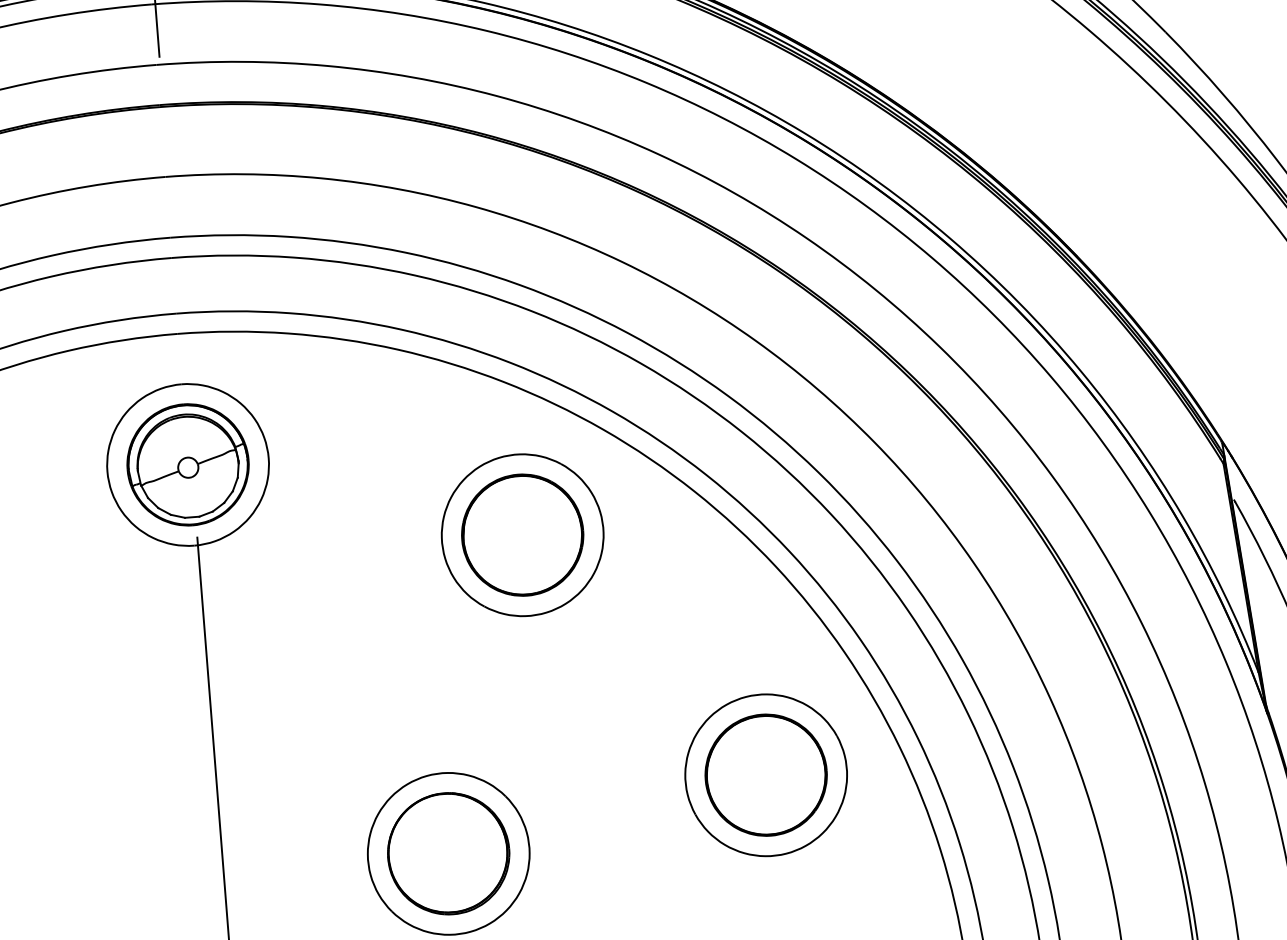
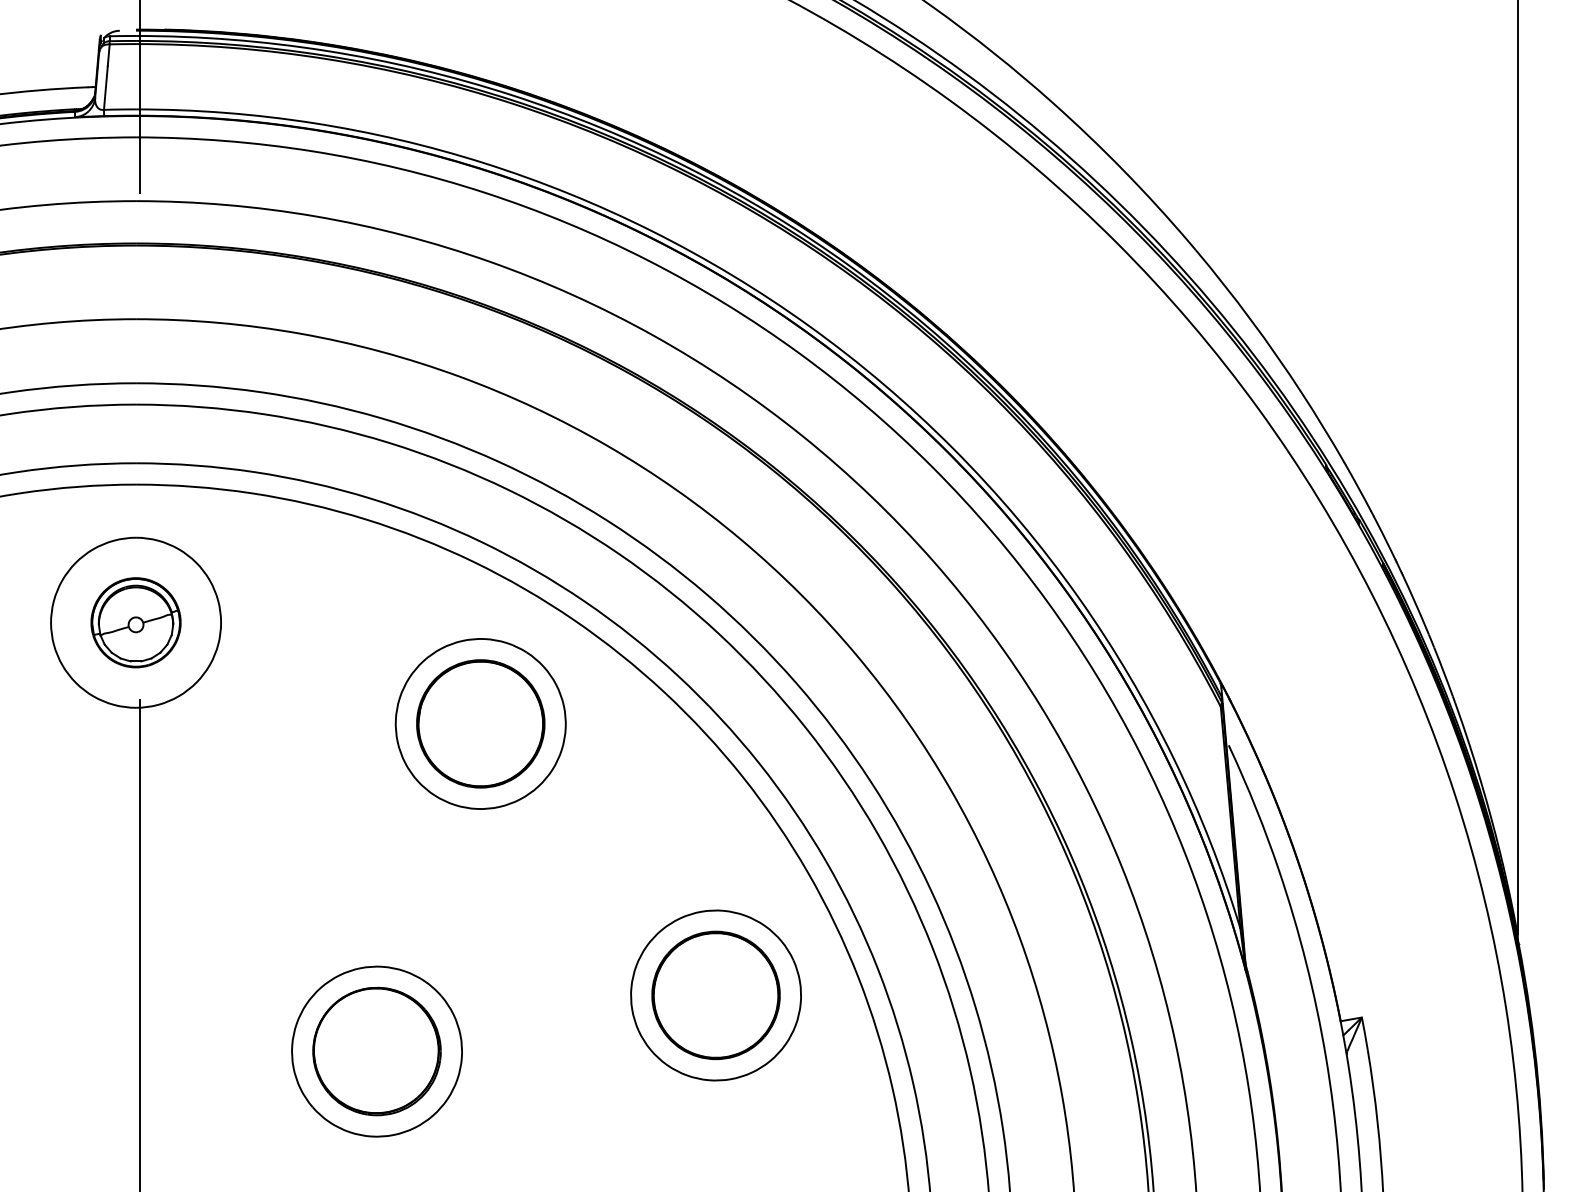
part: (187, 464) -> (135, 622), size x0.7

